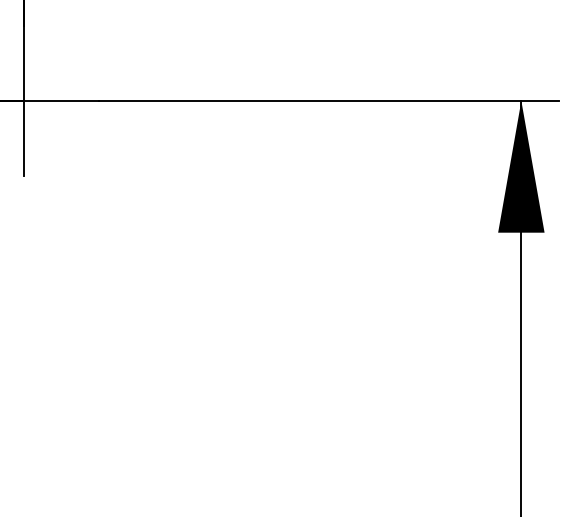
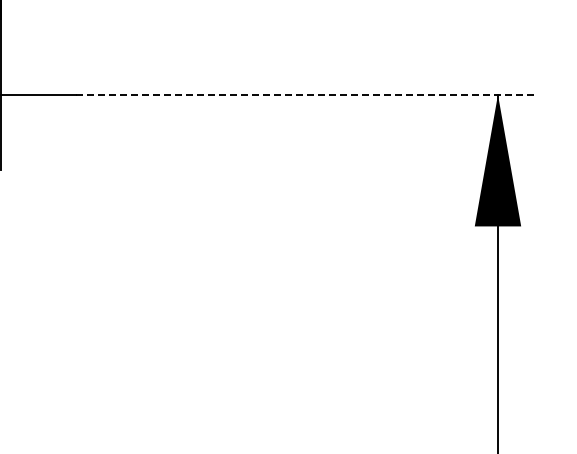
line: (329, 100) -> (306, 94), solid -> dashed

